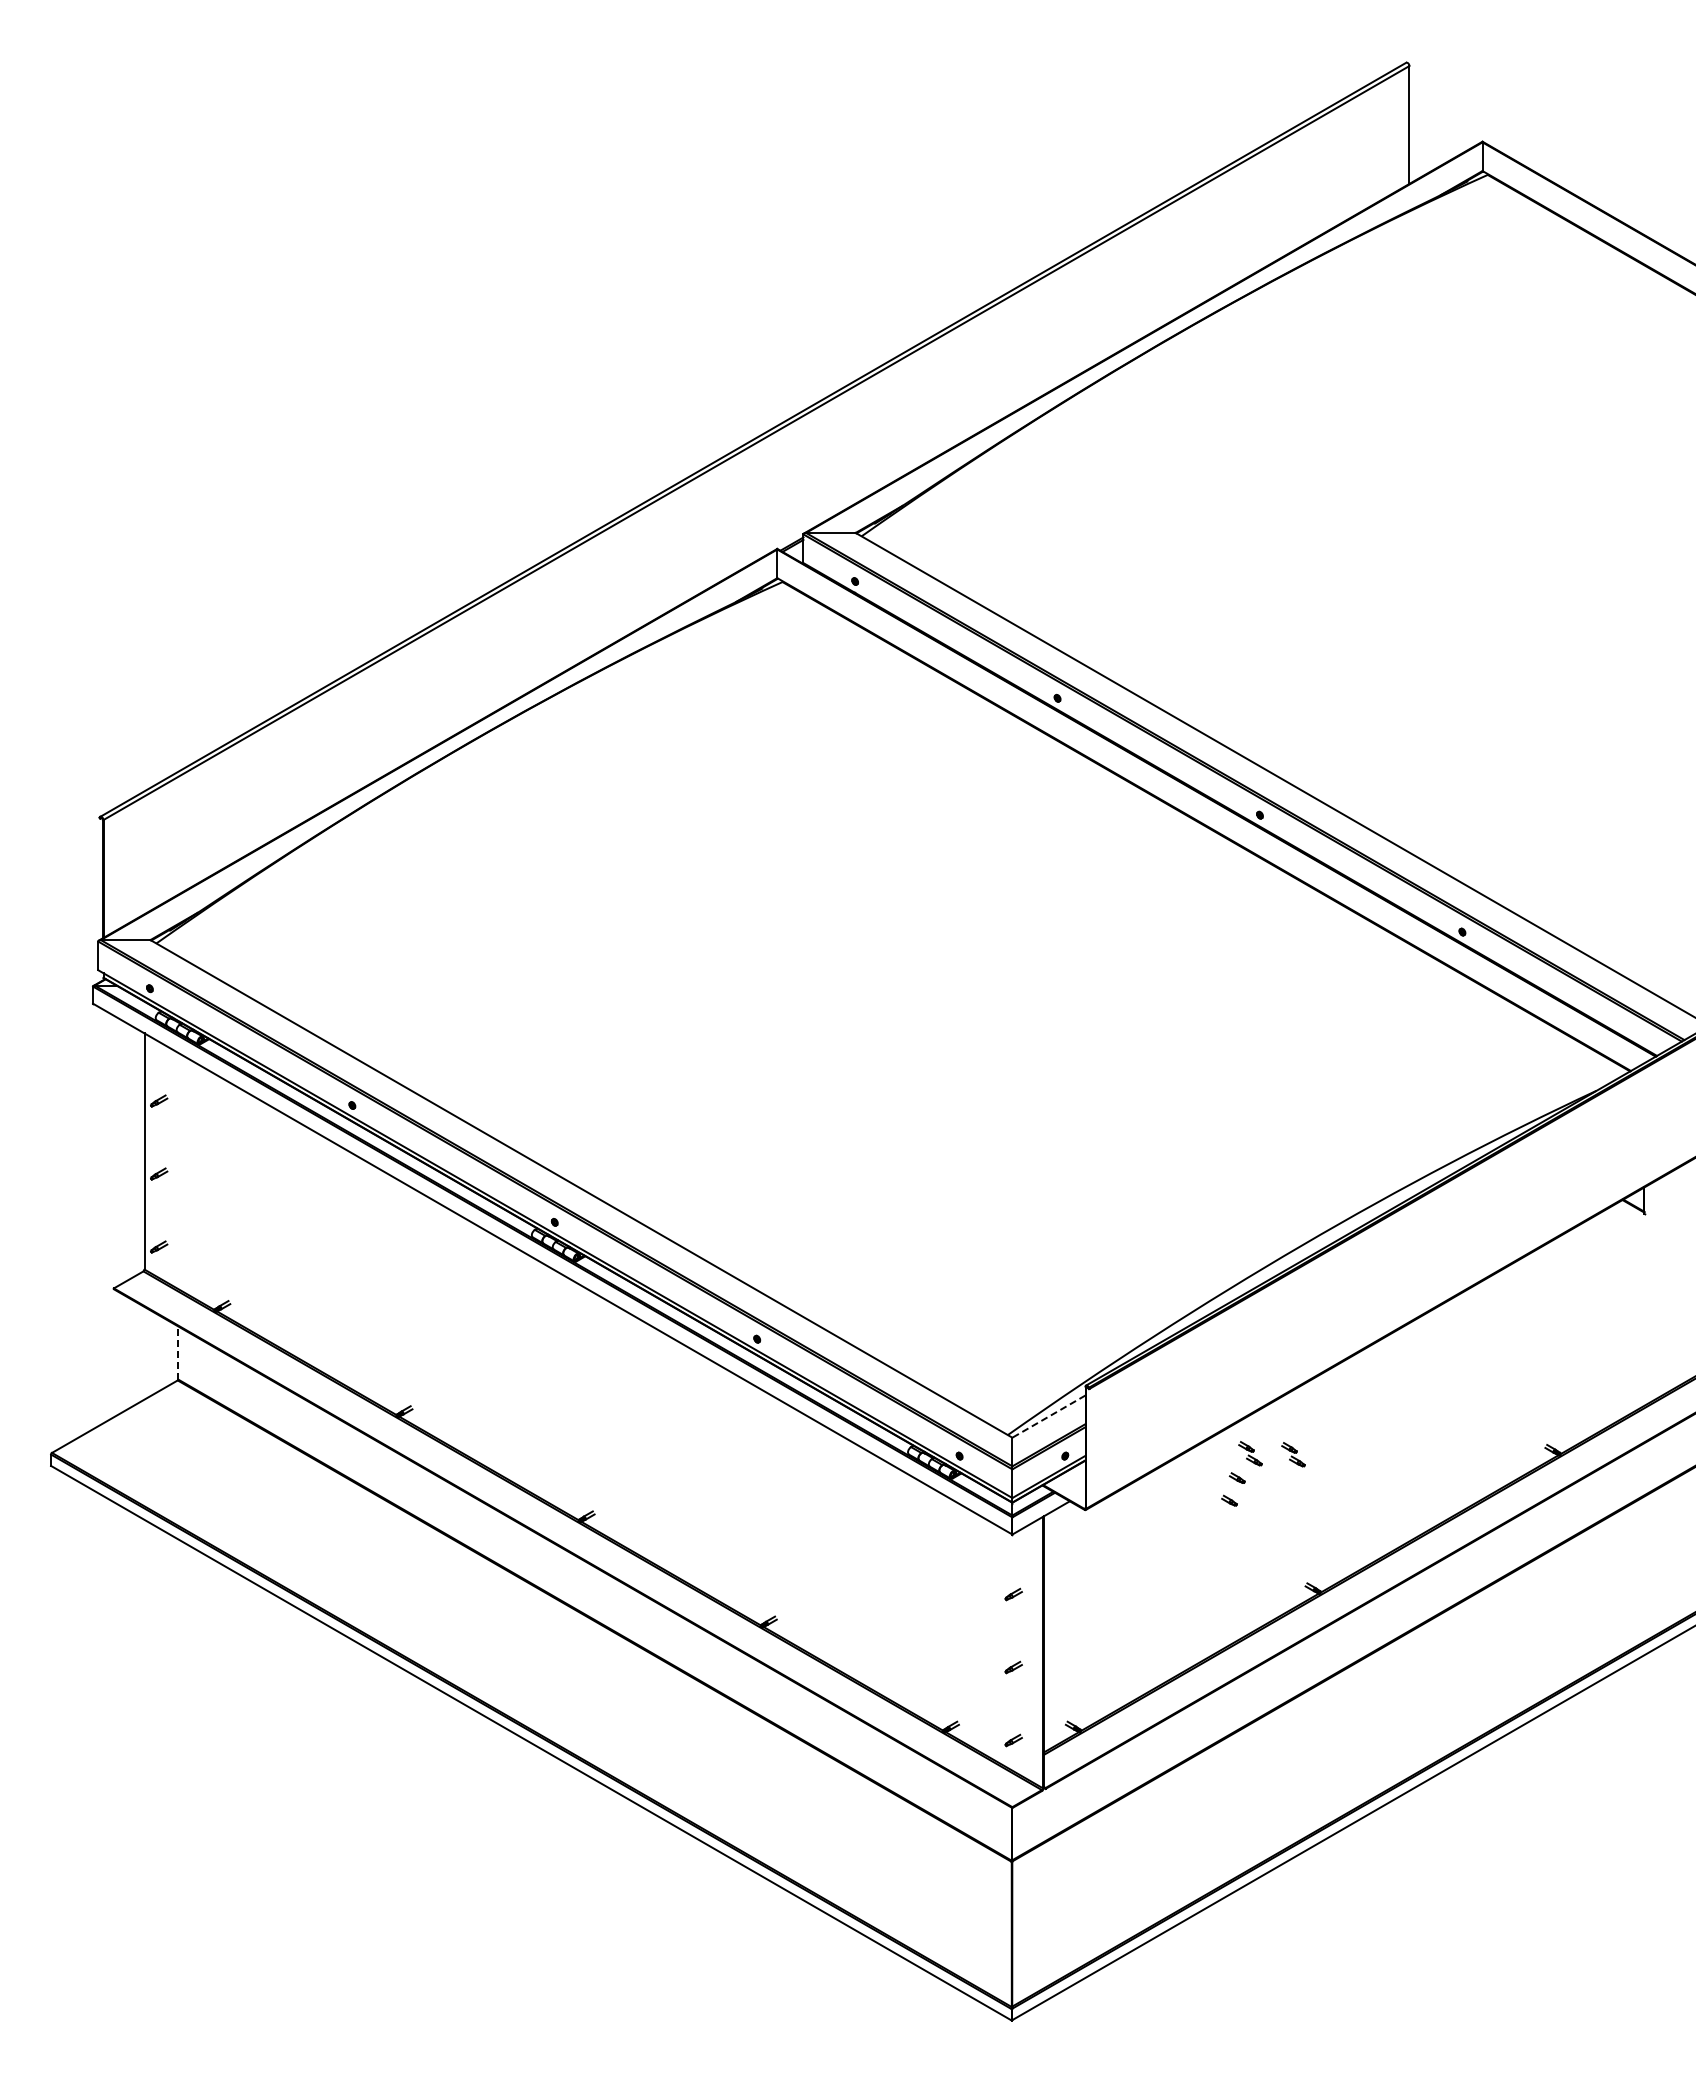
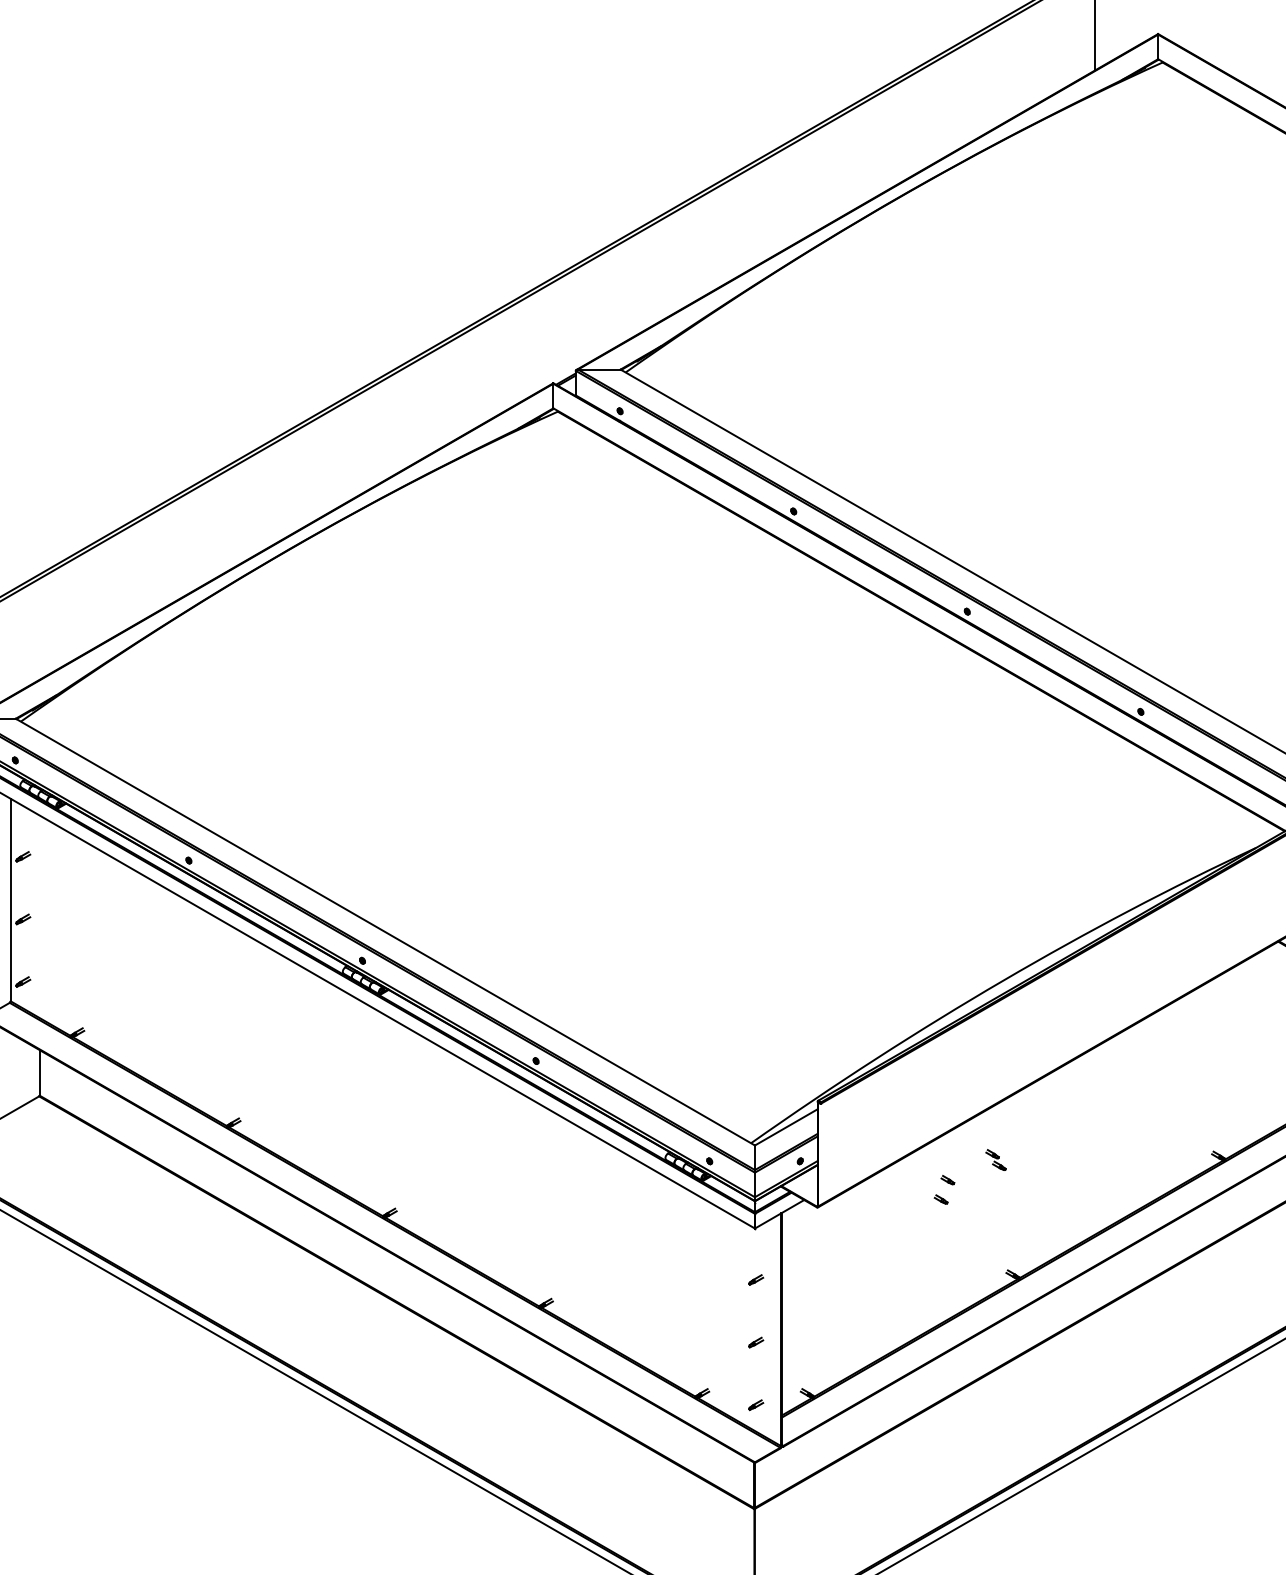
line: (178, 1353) -> (39, 1073), dashed -> solid
line: (1048, 1416) -> (785, 1127), dashed -> solid
part: (1250, 1453) -> (959, 1159), removed

